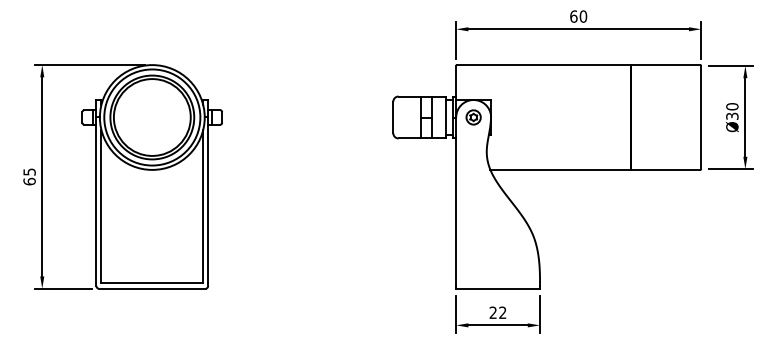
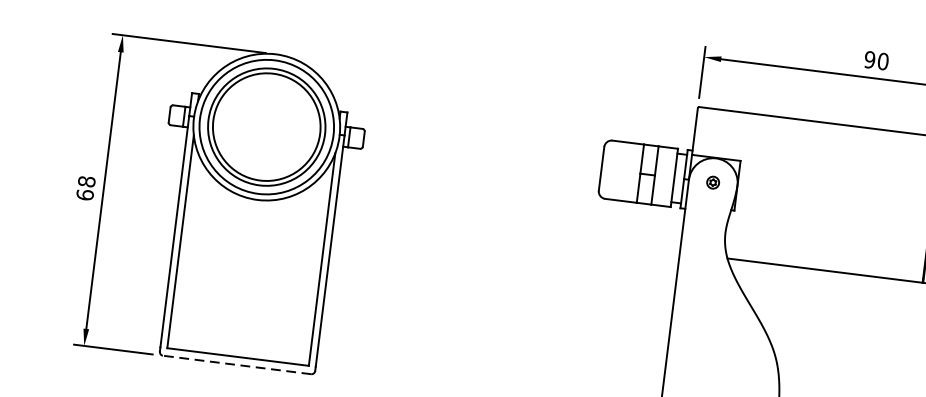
text: (573, 16) -> (869, 59), 60 -> 90
part: (473, 117) -> (713, 182), size x0.6
text: (29, 171) -> (86, 180), 65 -> 68
line: (151, 288) -> (236, 364), solid -> dashed

